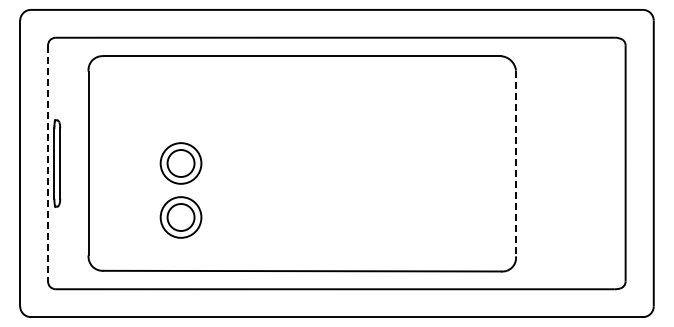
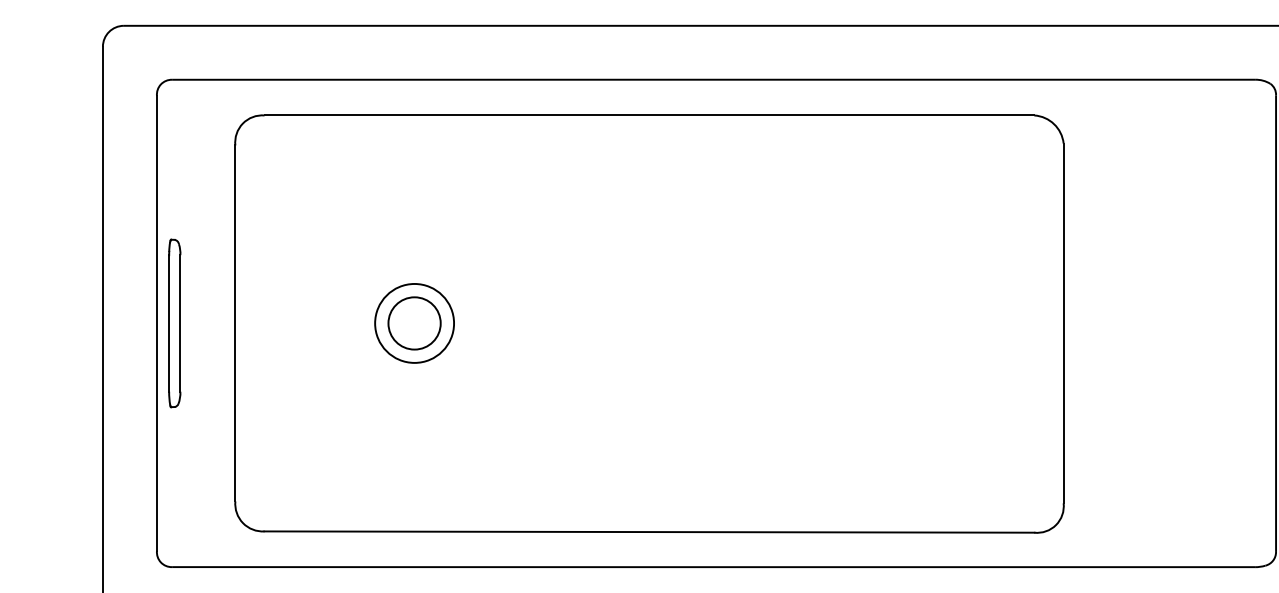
line: (48, 163) -> (157, 323), dashed -> solid
line: (516, 163) -> (1064, 323), dashed -> solid
part: (180, 217) -> (413, 428), removed

